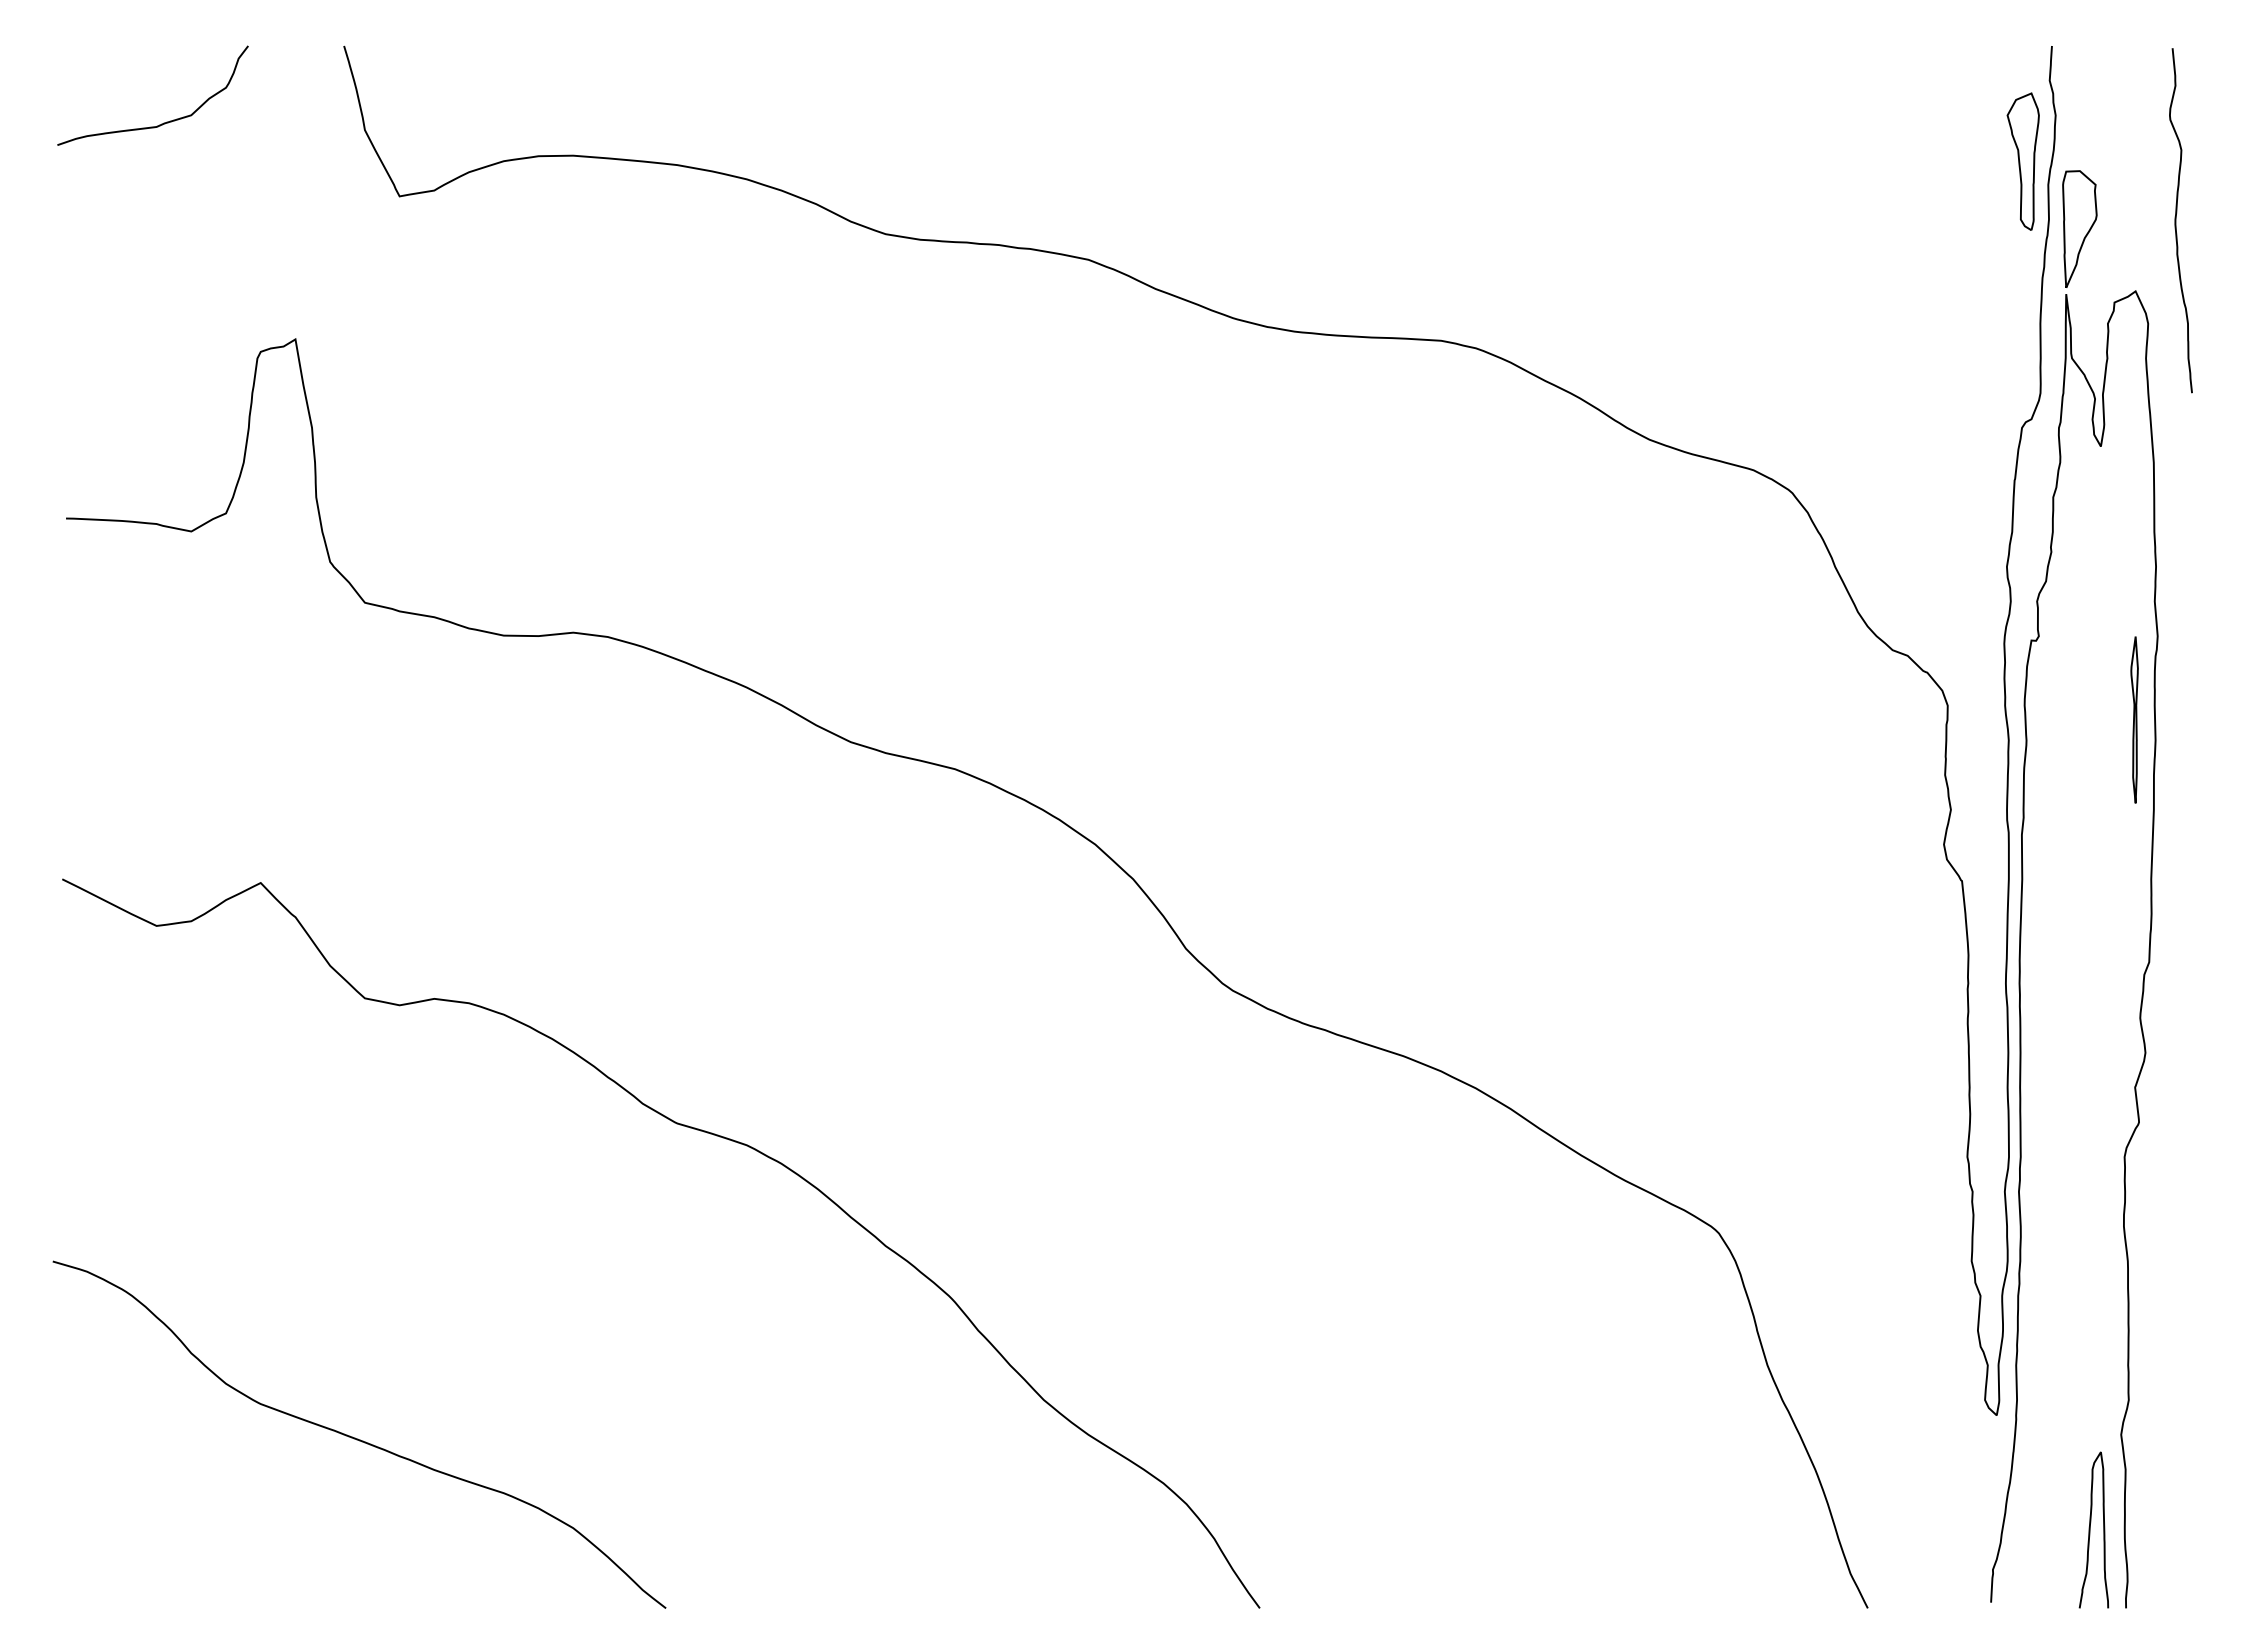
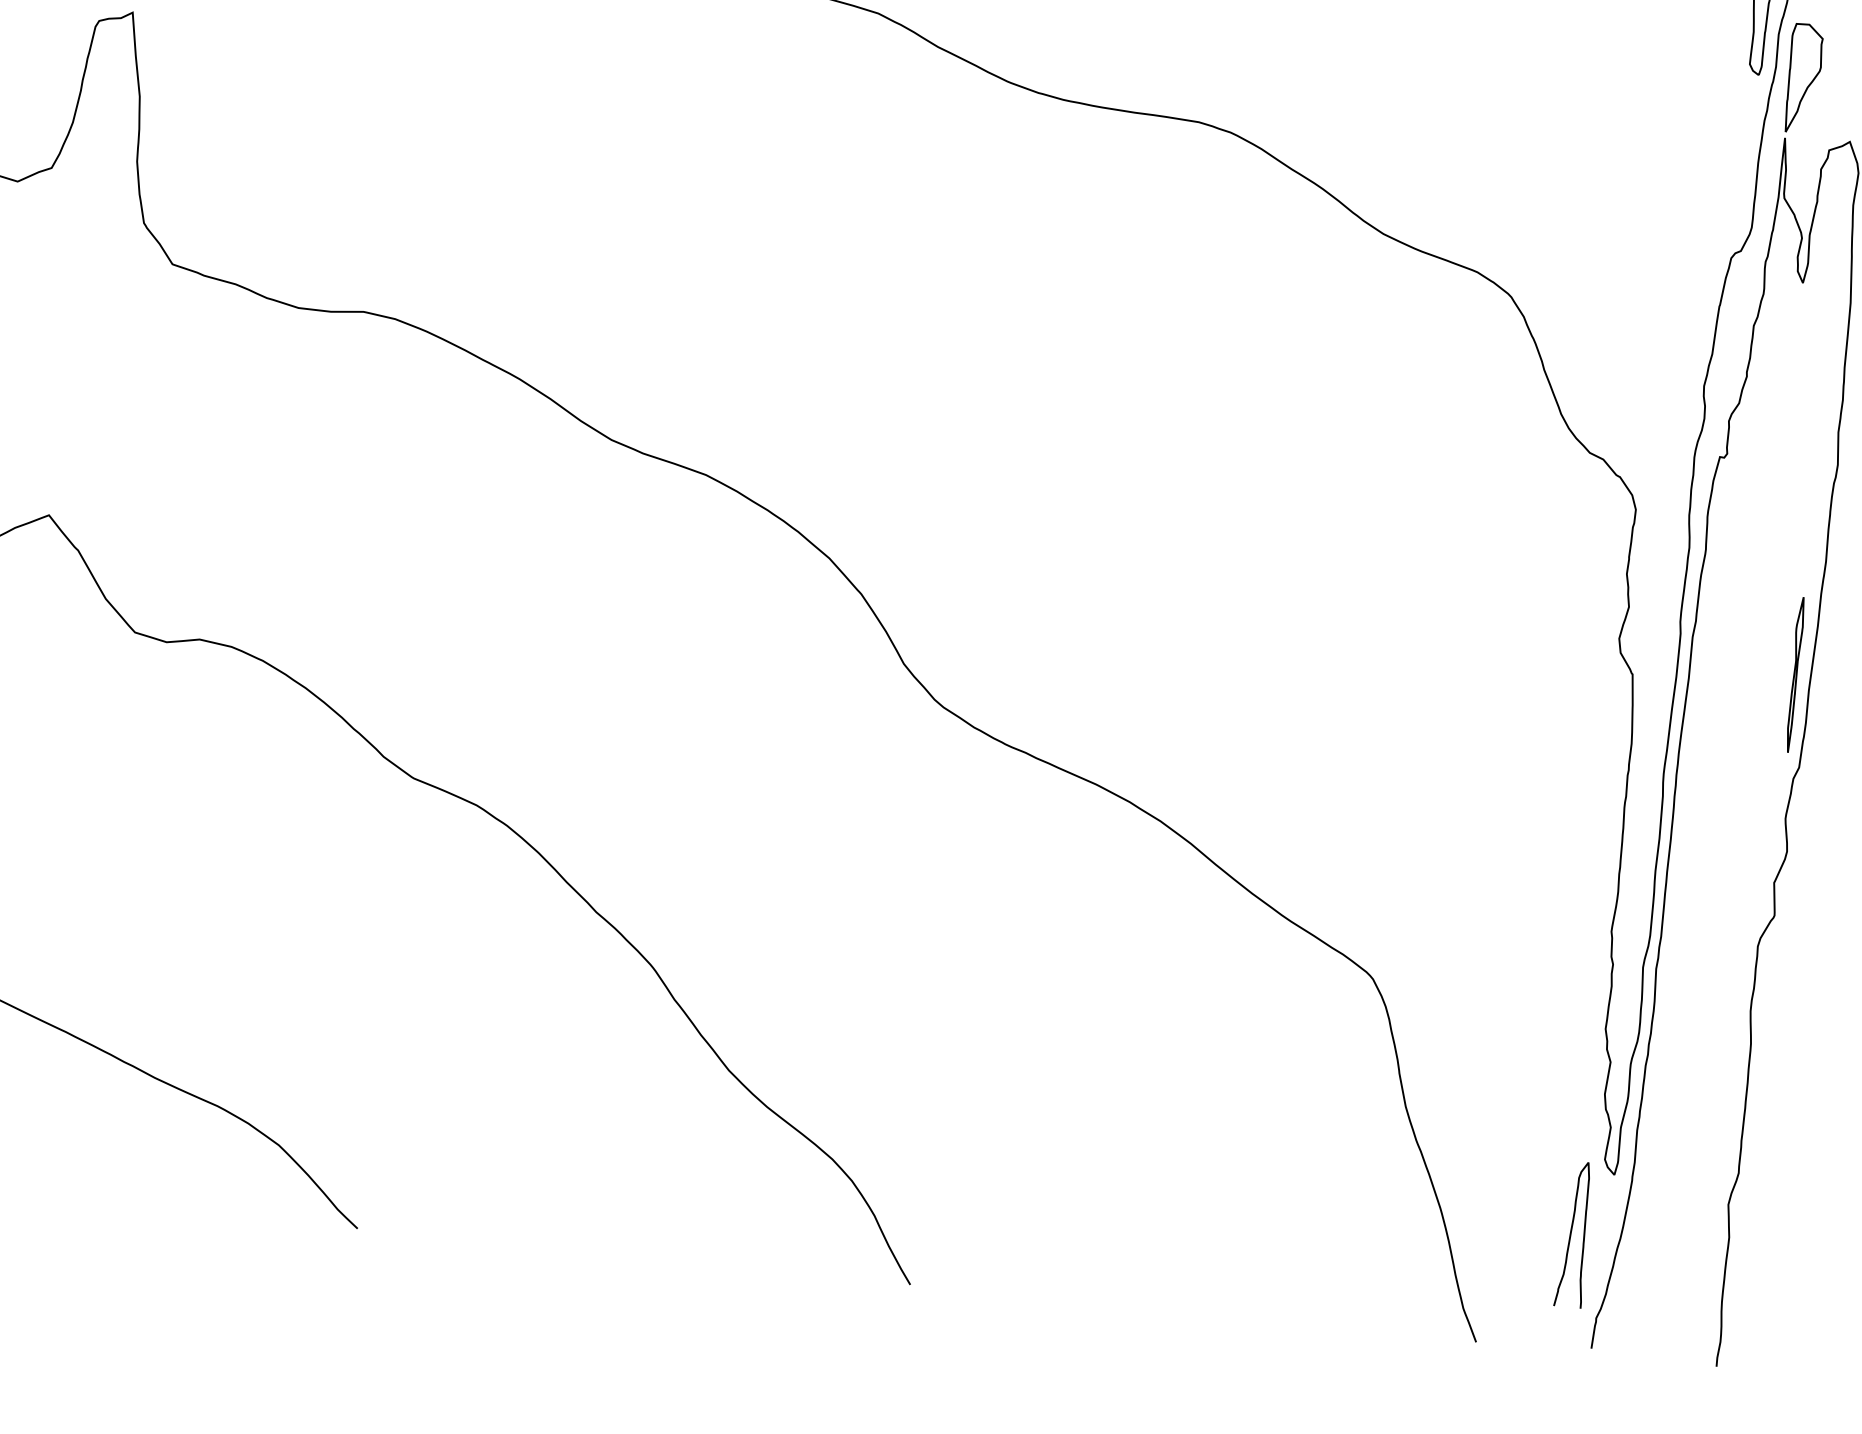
part: (2134, 719) -> (1794, 674), moved
curve: (2090, 1529) -> (1571, 1233), moved

